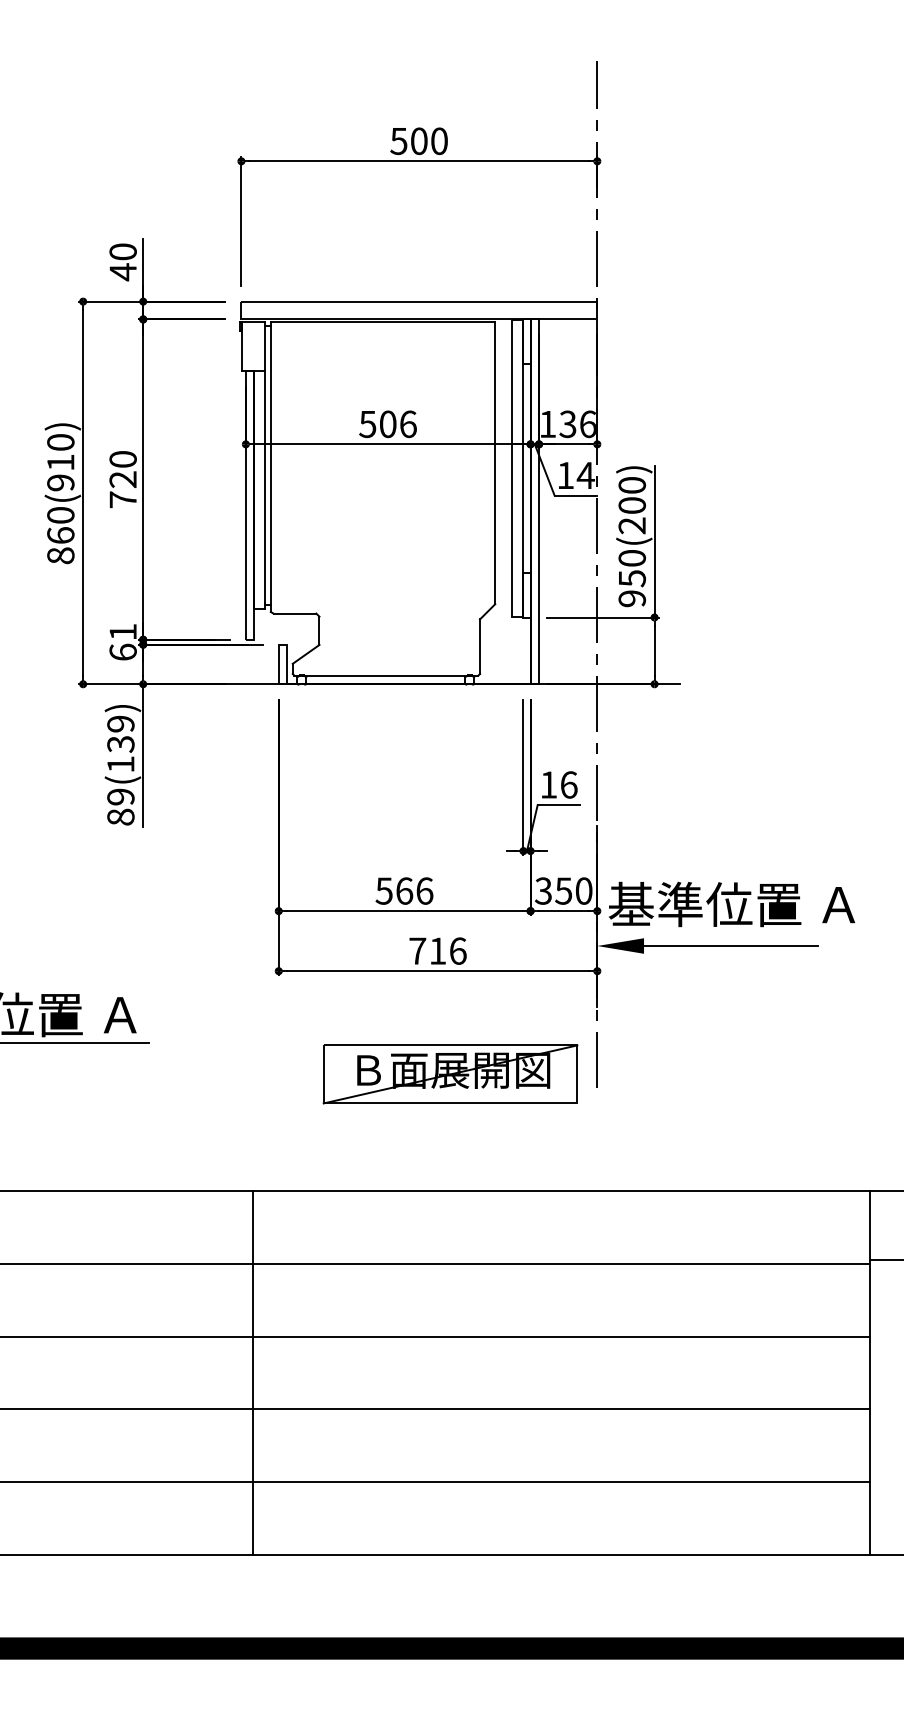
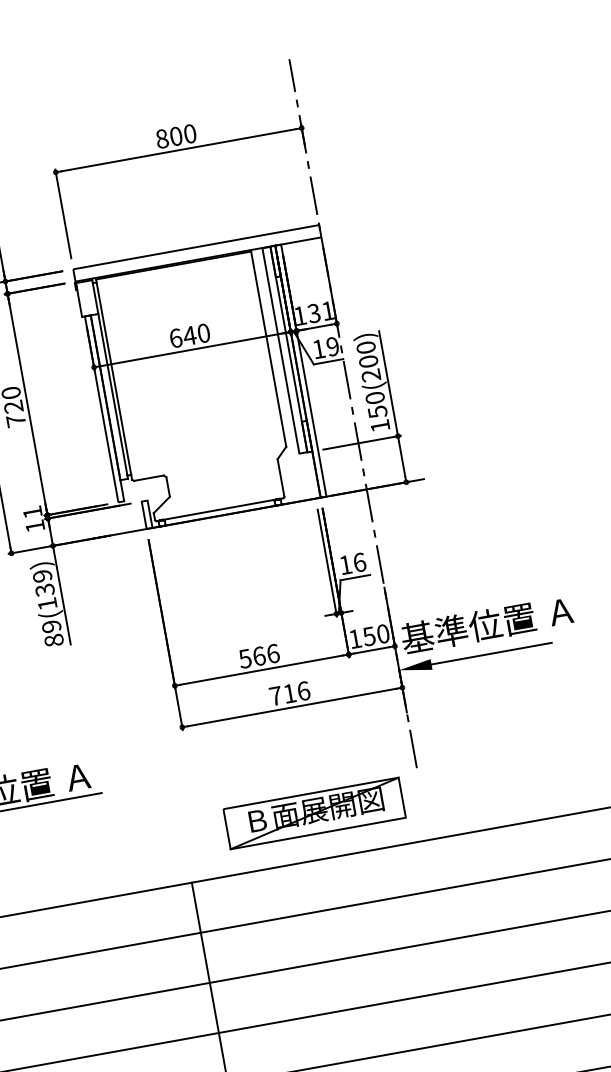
text: (398, 140) -> (161, 138), 500 -> 800
text: (387, 424) -> (189, 336), 506 -> 640
text: (587, 424) -> (327, 311), 136 -> 131
text: (585, 475) -> (332, 346), 14 -> 19
text: (632, 598) -> (380, 425), 950(200) -> 150(200)
text: (122, 651) -> (34, 525), 61 -> 11
text: (543, 890) -> (355, 638), 350 -> 150
part: (450, 1074) -> (314, 813), moved

